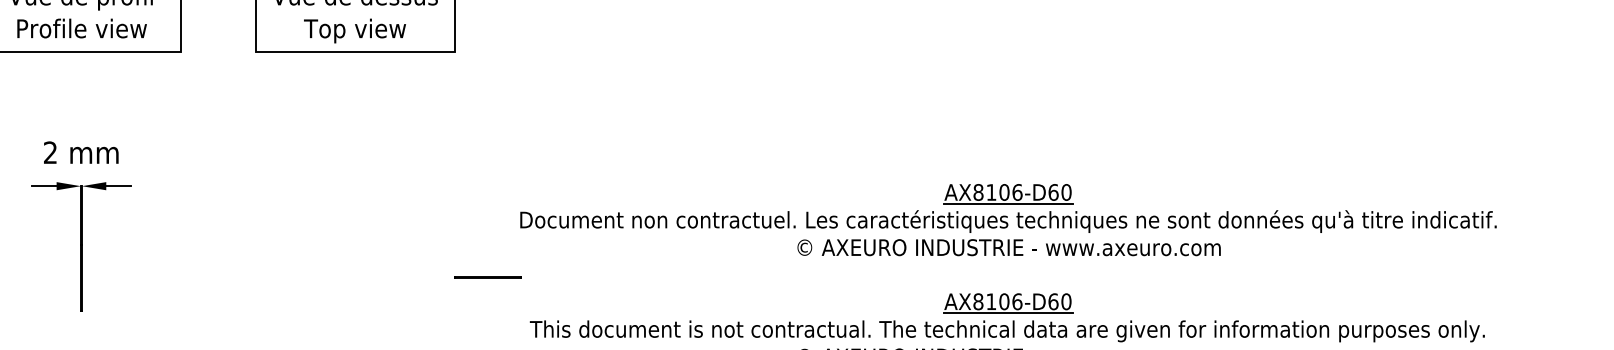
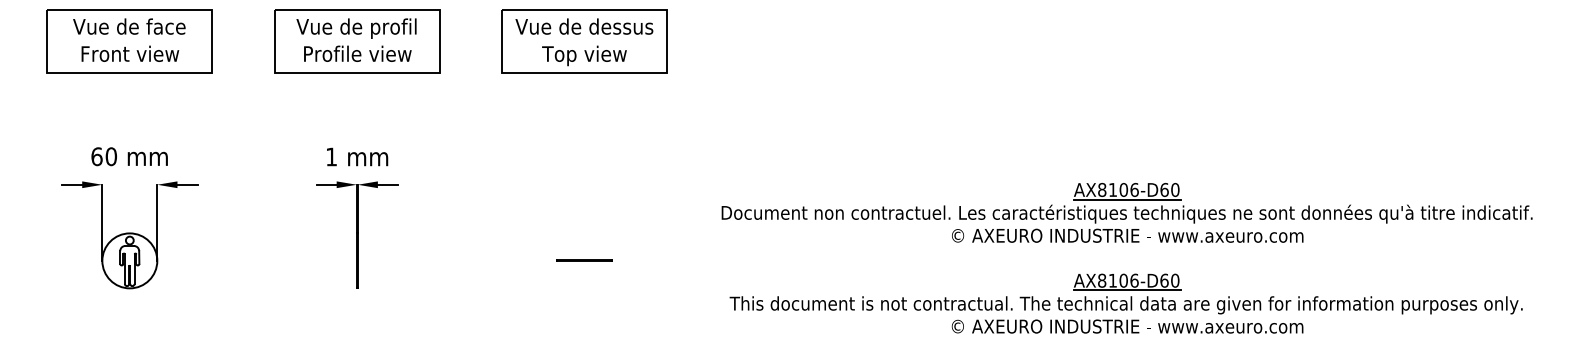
text: (50, 152) -> (331, 156), 2 -> 1
line: (487, 277) -> (584, 260), moved

